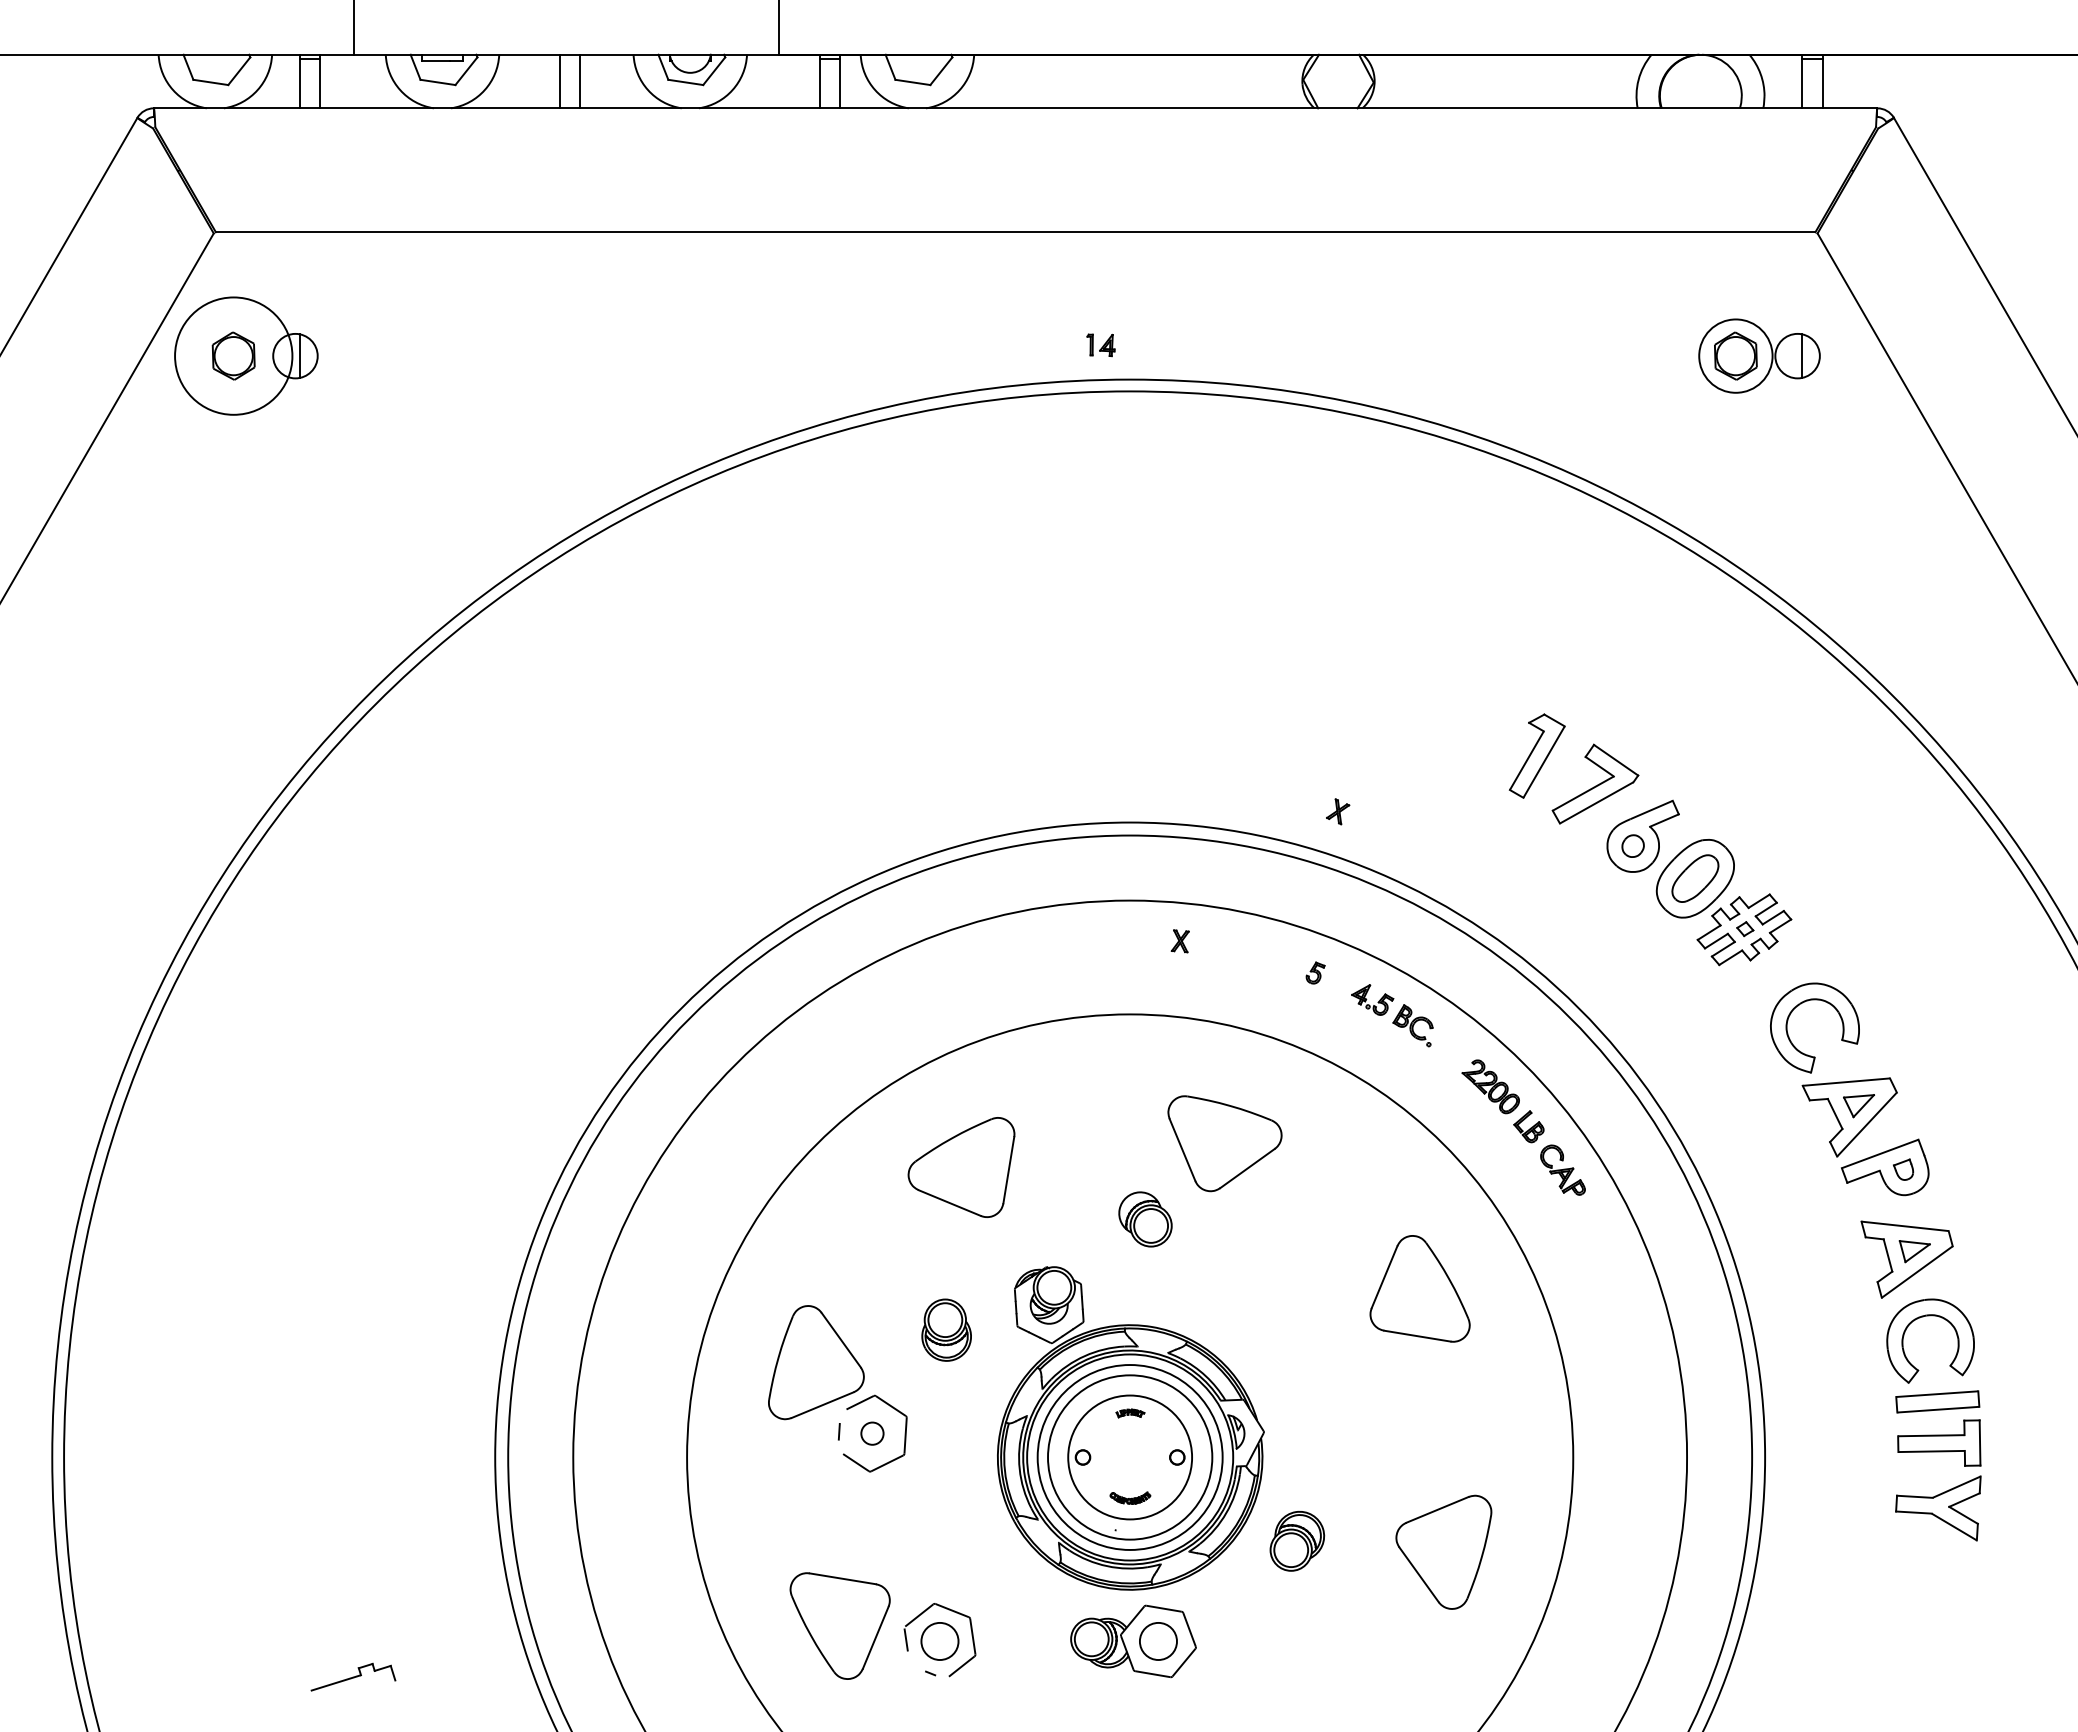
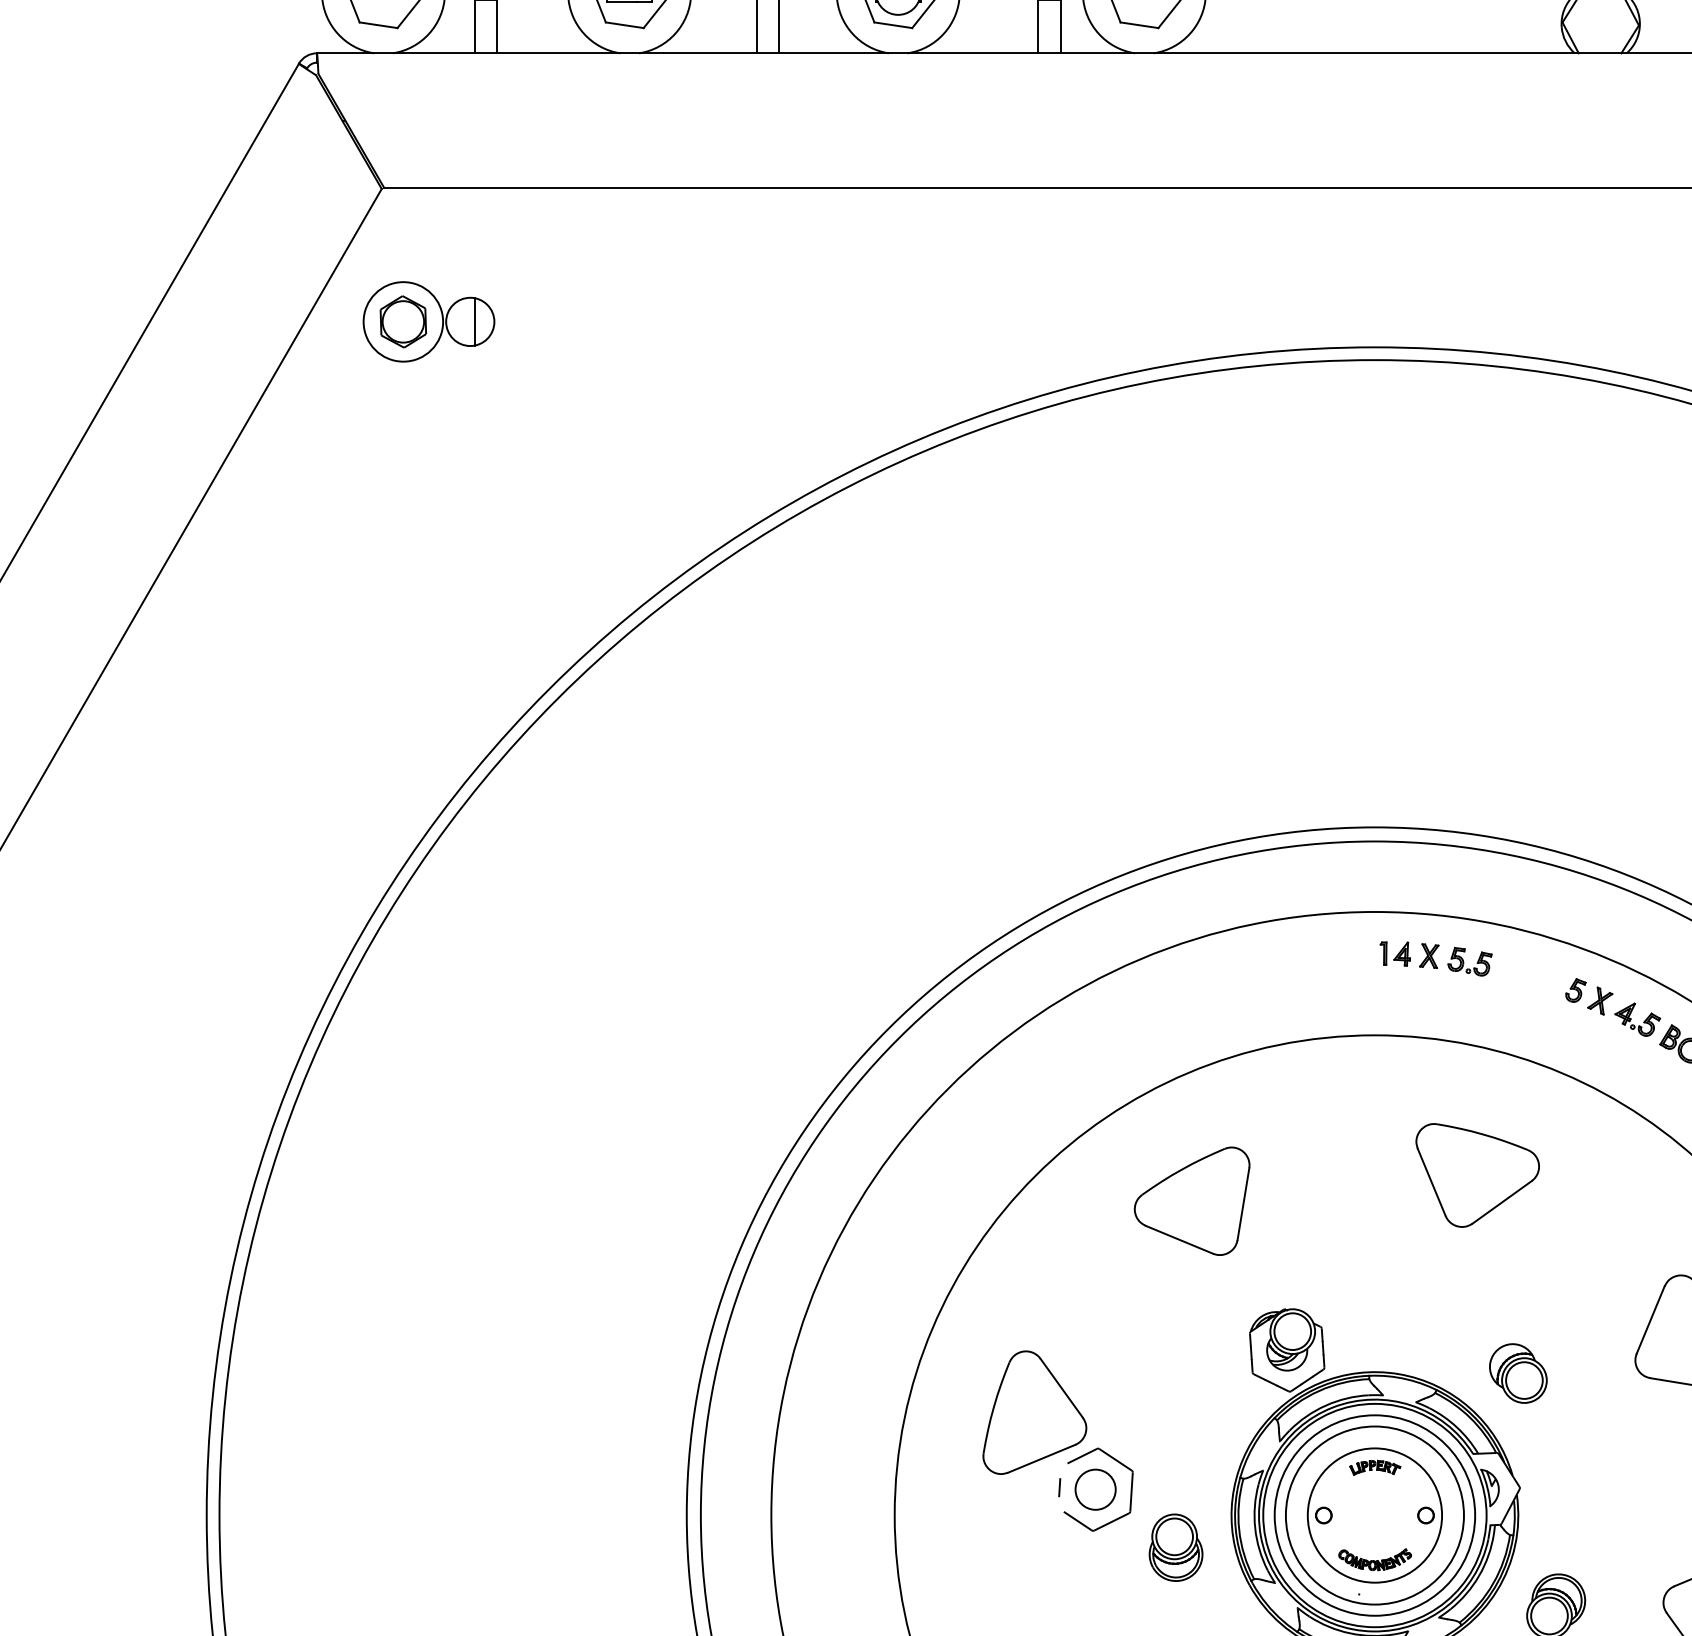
part: (1100, 345) -> (1394, 954), moved
circle: (233, 355) -> (403, 321), size x0.62
part: (1338, 811) -> (1600, 1000), moved
part: (1217, 946) -> (1469, 961), added
part: (1145, 1219) -> (1518, 1373), moved
part: (946, 1329) -> (1175, 1546), moved
part: (1130, 1413) -> (1375, 1467), size x1.67
circle: (872, 1433) -> (1095, 1489), size x1.67
part: (1130, 1497) -> (1375, 1558), size x1.67

